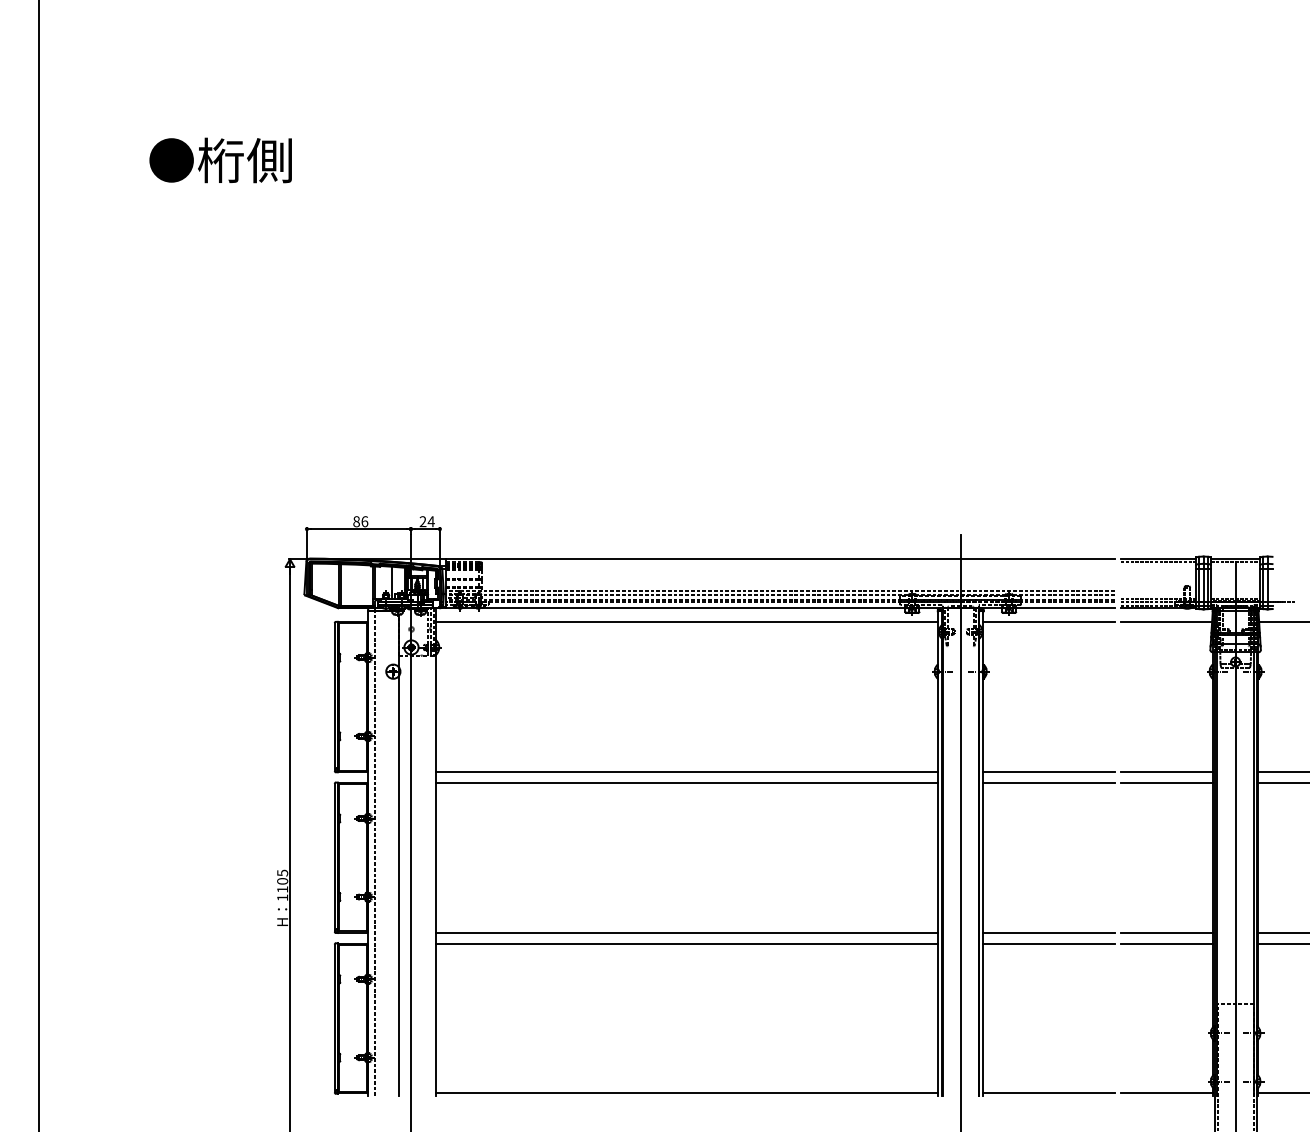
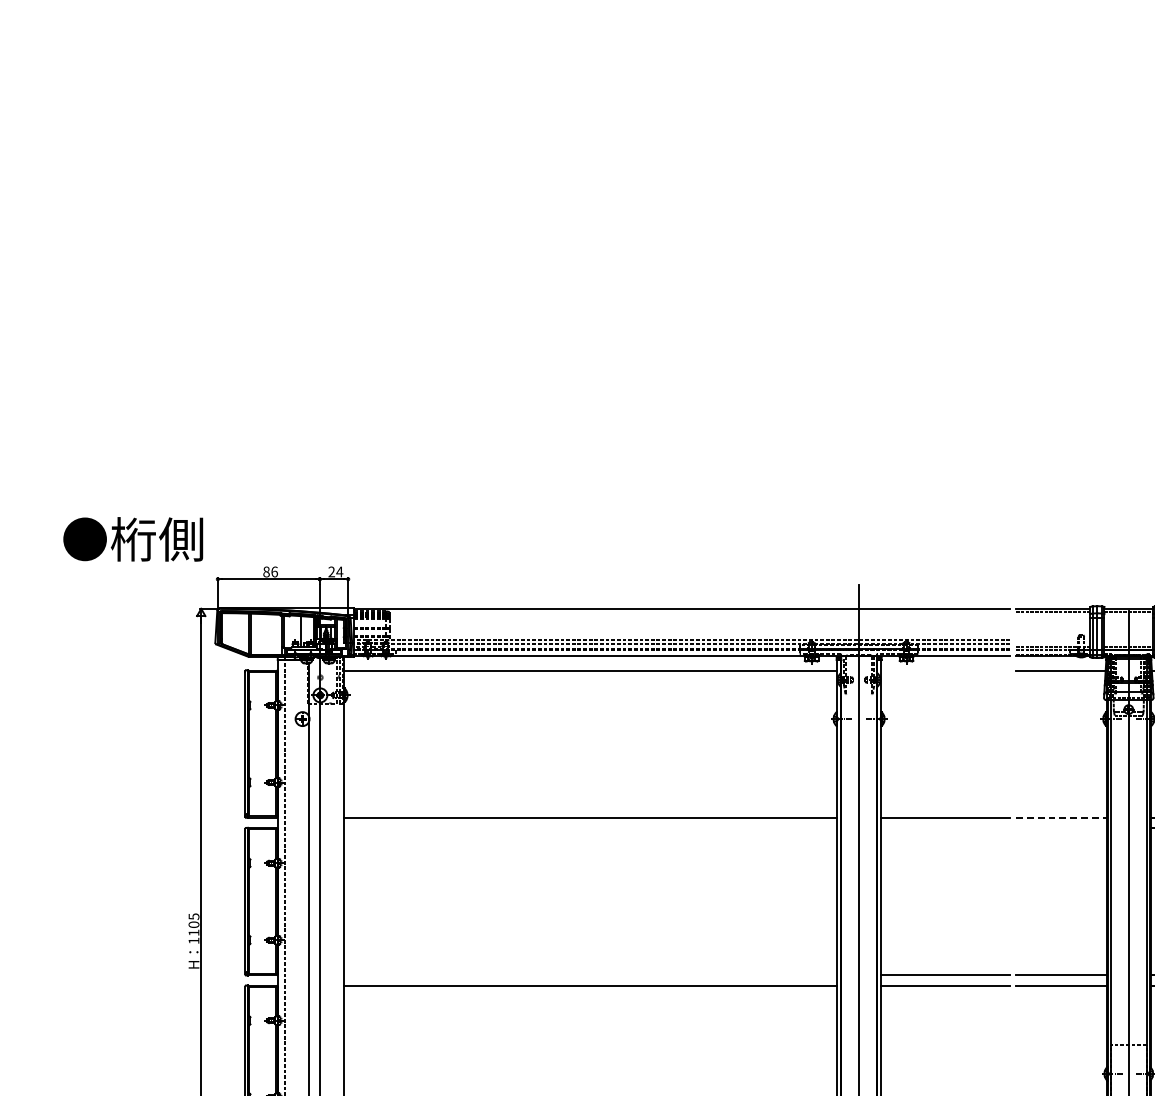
text: (220, 160) -> (133, 539), moved
line: (1048, 622) -> (945, 670), removed
line: (1167, 772) -> (1061, 817), solid -> dashed
line: (686, 782) -> (590, 827), removed
line: (1048, 782) -> (945, 827), removed
line: (1166, 782) -> (1060, 827), removed
line: (686, 932) -> (590, 974), removed

